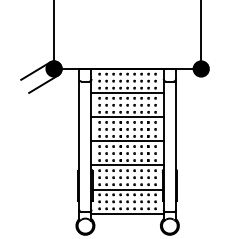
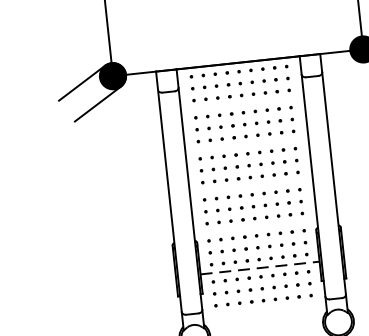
line: (127, 93) -> (242, 104), removed
line: (127, 117) -> (246, 145), removed
line: (127, 141) -> (251, 186), removed
line: (127, 165) -> (255, 227), removed
line: (127, 189) -> (259, 267), solid -> dashed
line: (127, 213) -> (264, 308), removed

